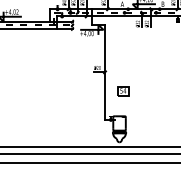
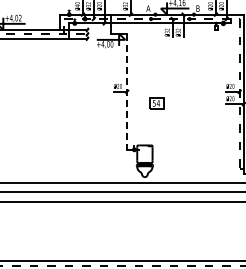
line: (105, 72) -> (127, 92), solid -> dashed
part: (123, 90) -> (156, 103), moved

